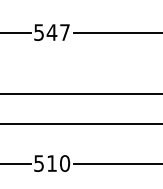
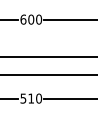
text: (52, 32) -> (31, 19), 547 -> 600

